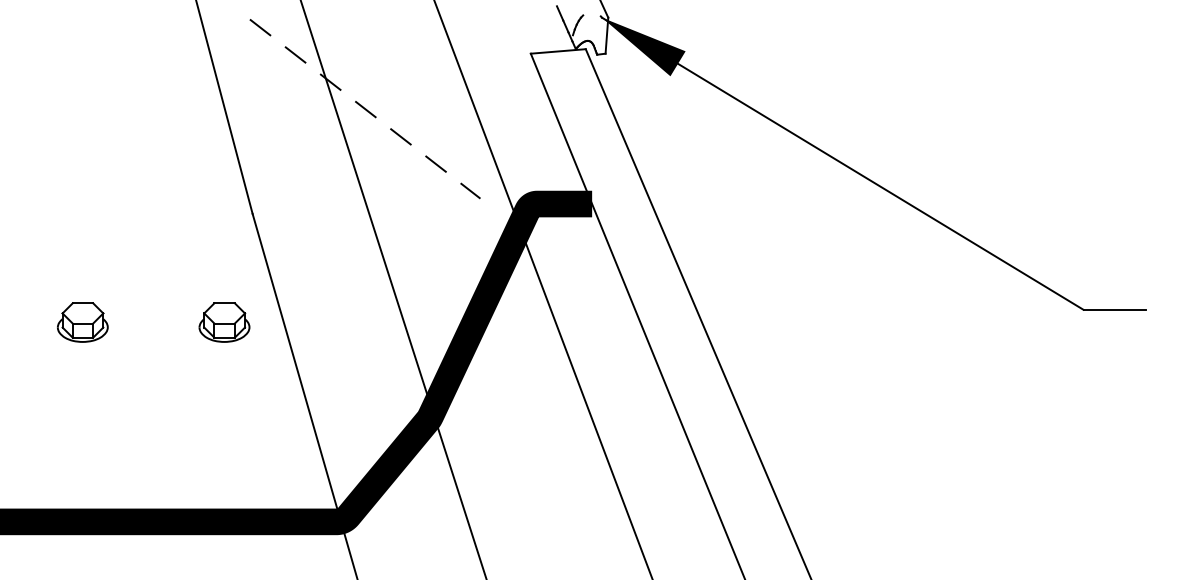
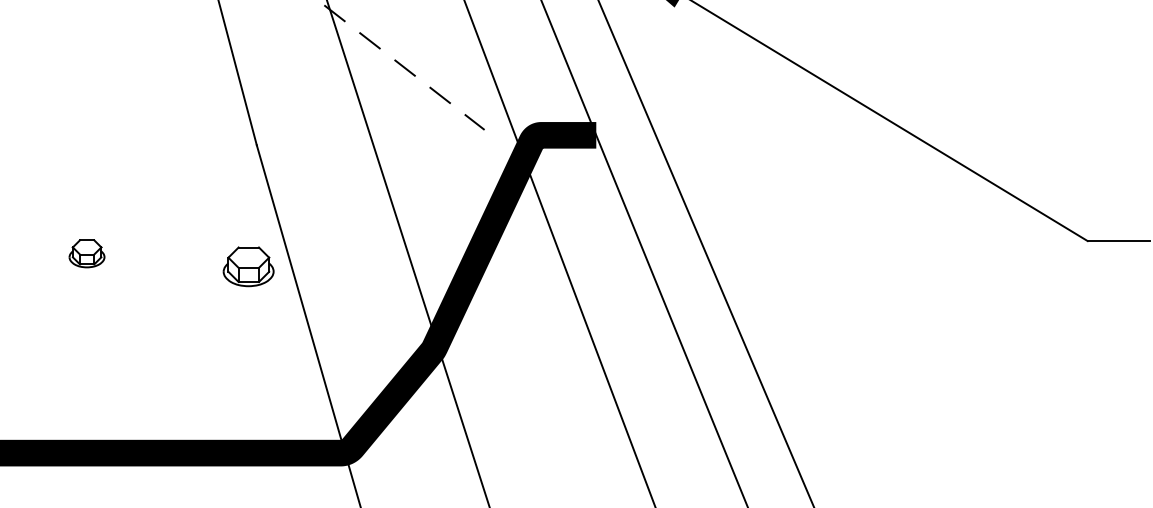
part: (82, 322) -> (86, 253), size x0.7
part: (224, 322) -> (248, 266), moved

